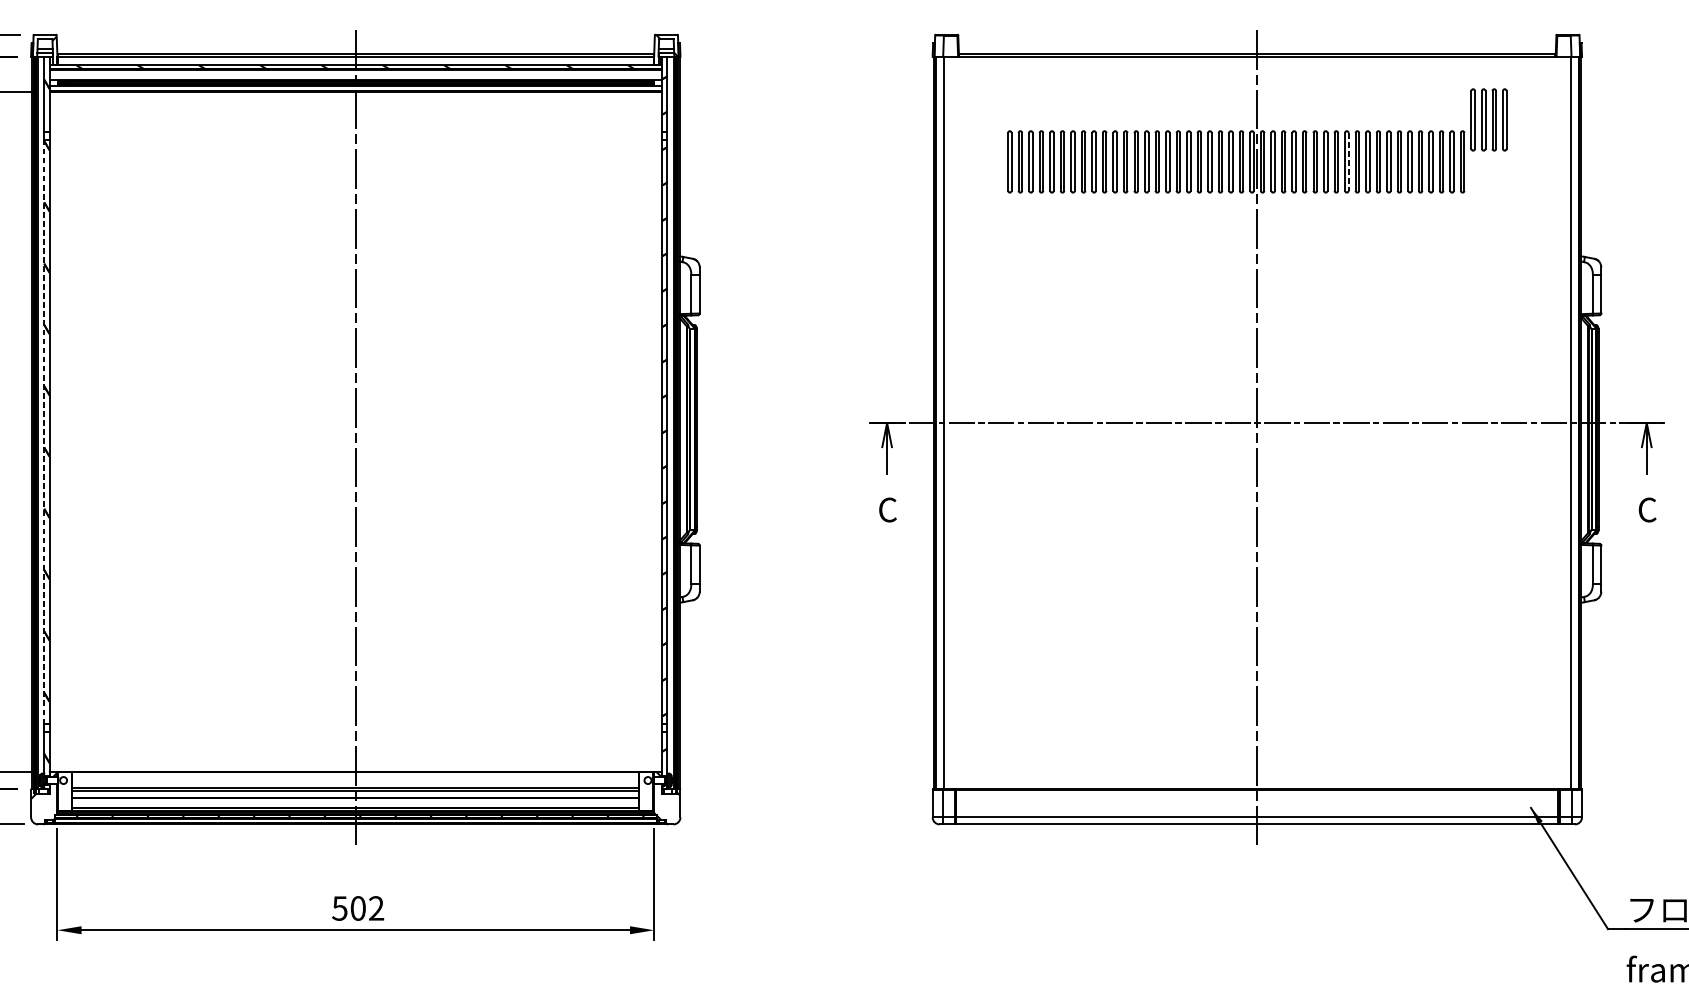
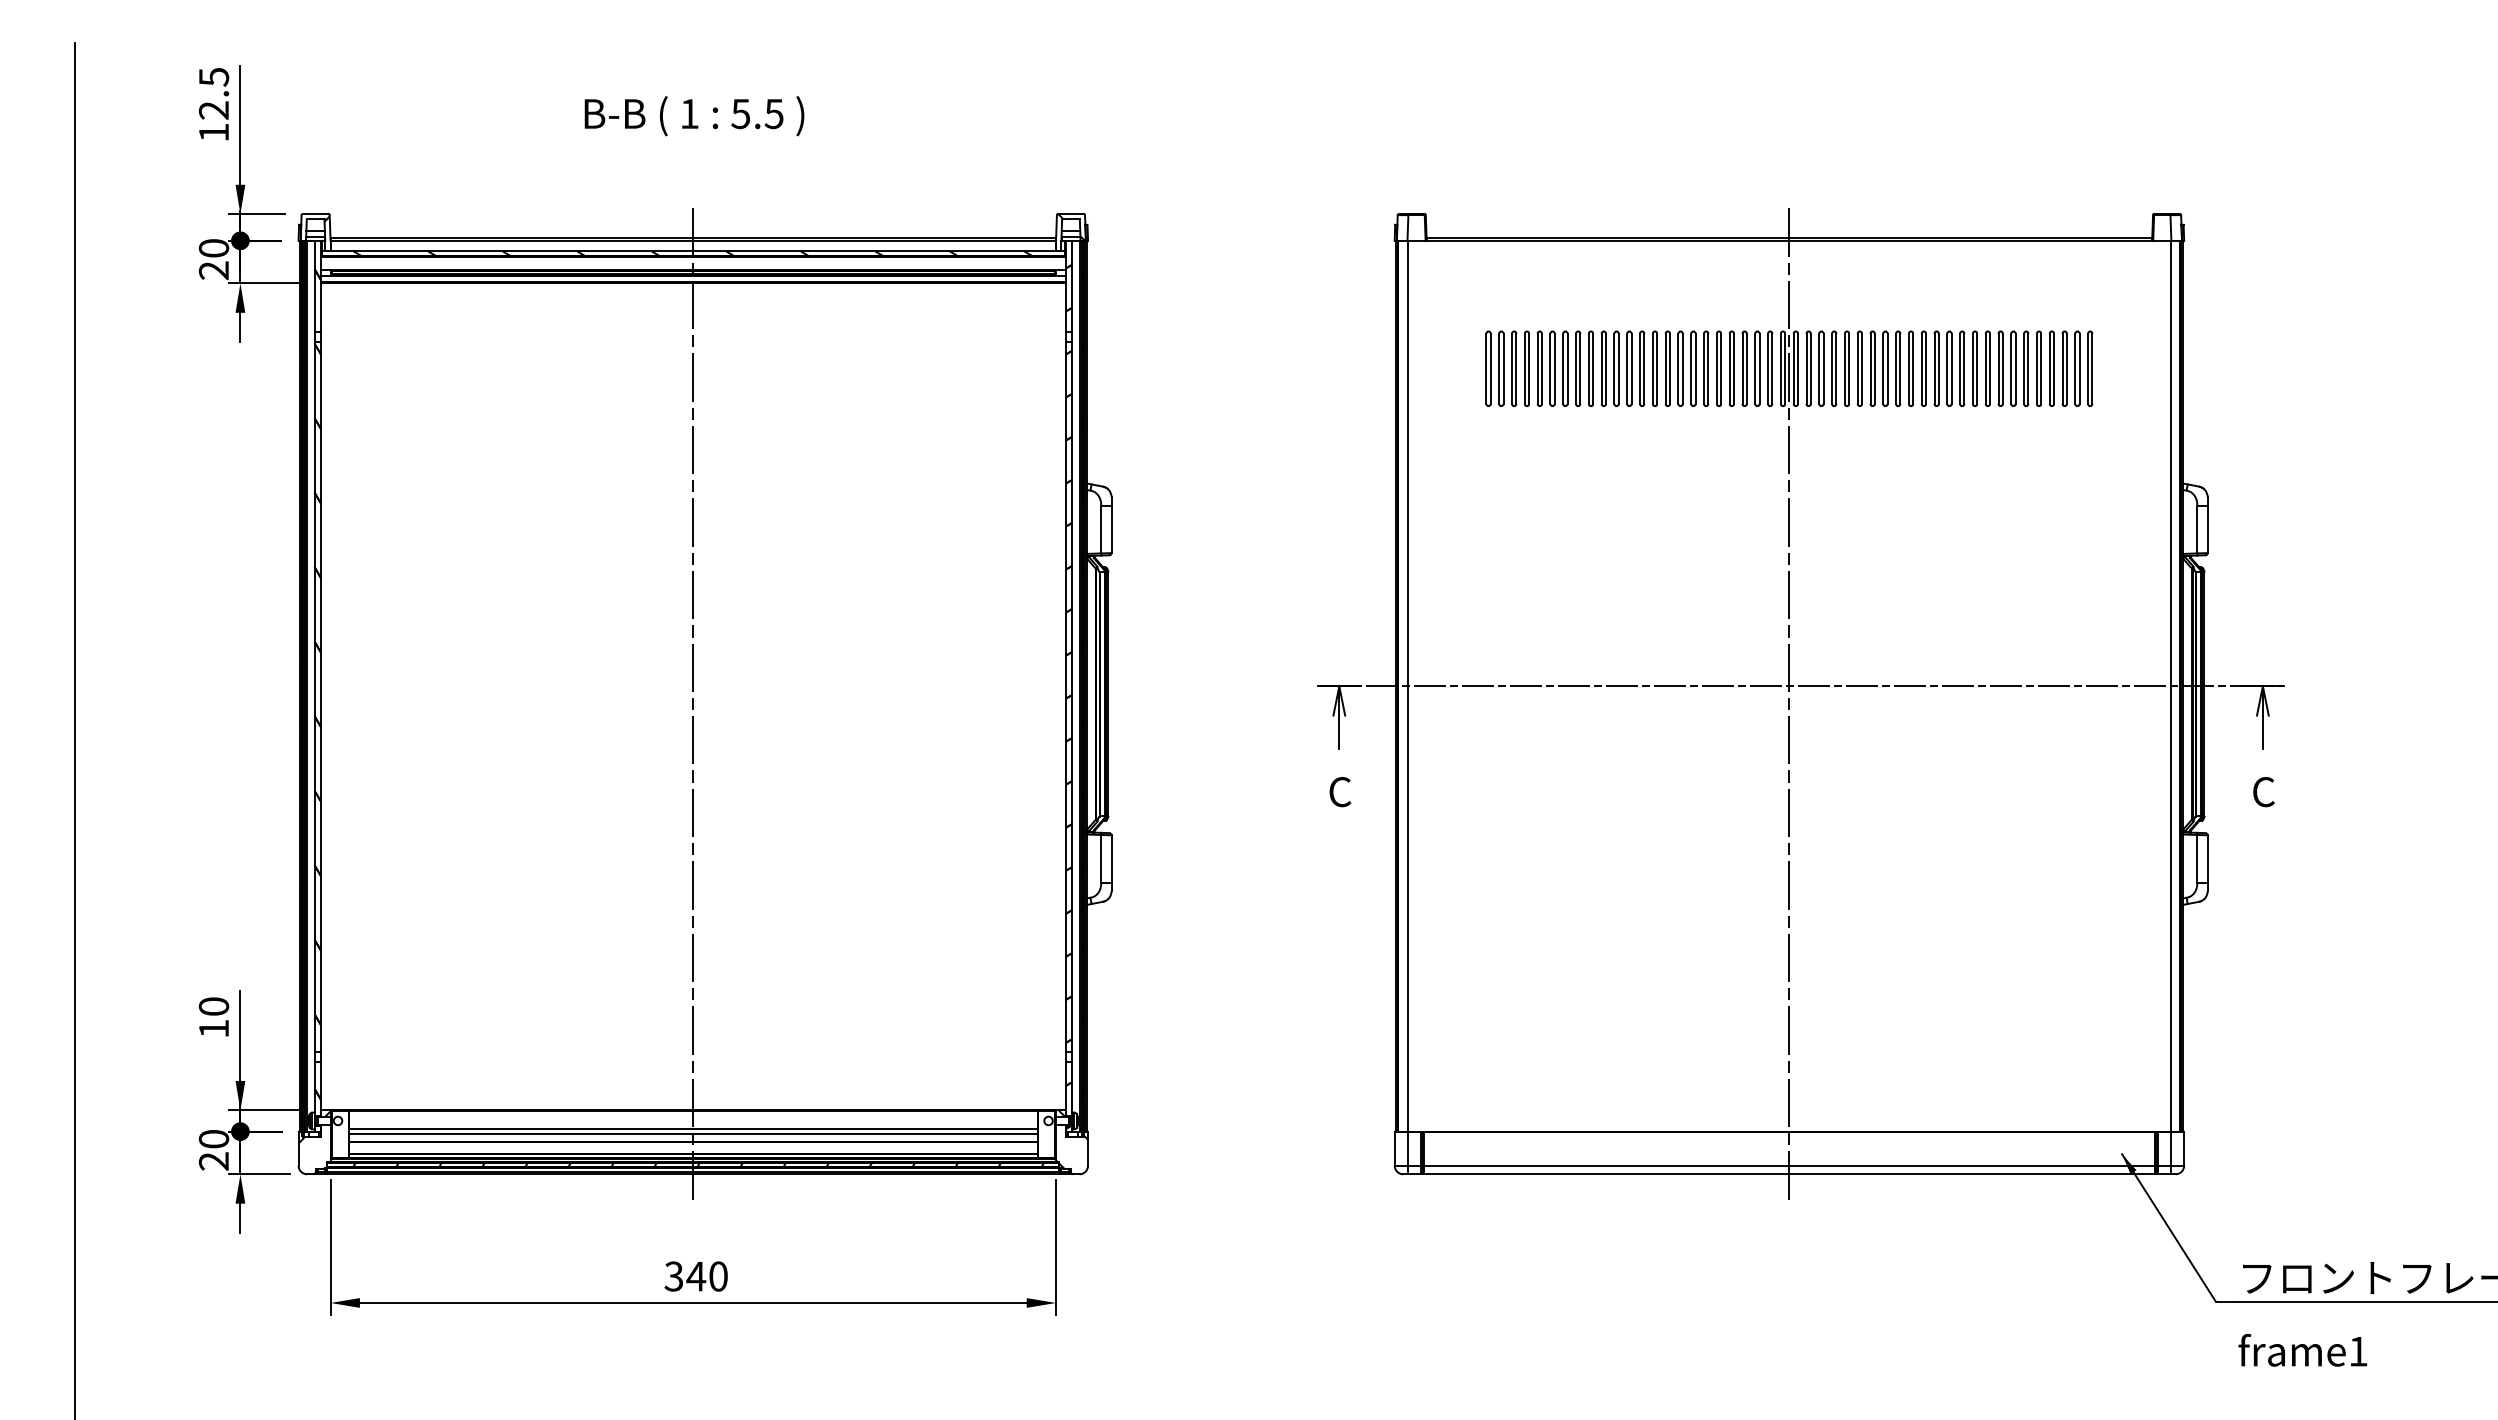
part: (1489, 119) -> (2071, 368), moved
line: (1348, 162) -> (1900, 369), dashed -> solid
line: (44, 432) -> (314, 697), dashed -> solid
text: (357, 908) -> (695, 1276), 502 -> 340

